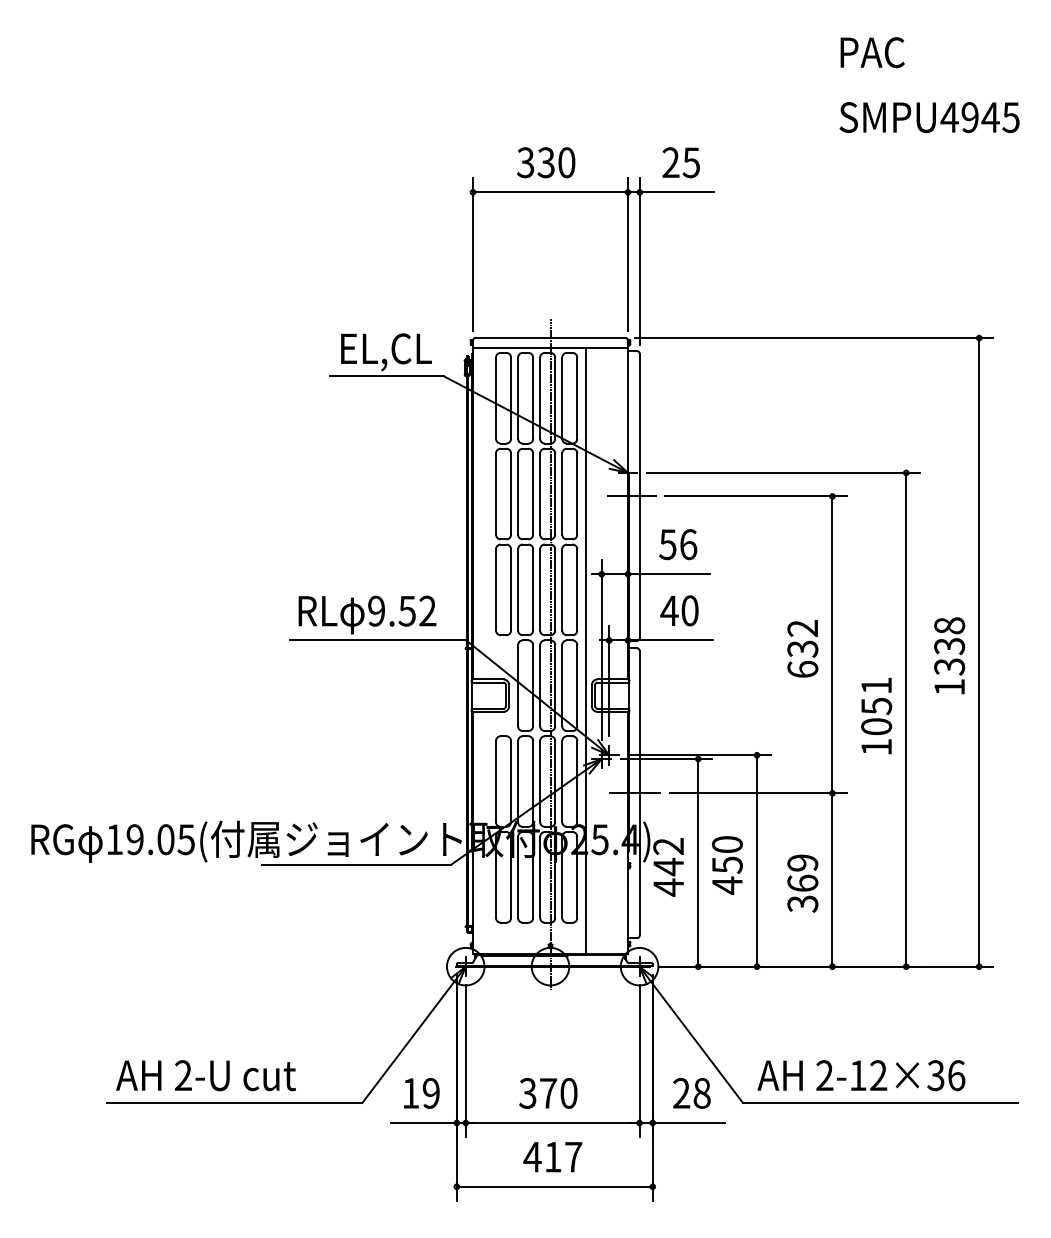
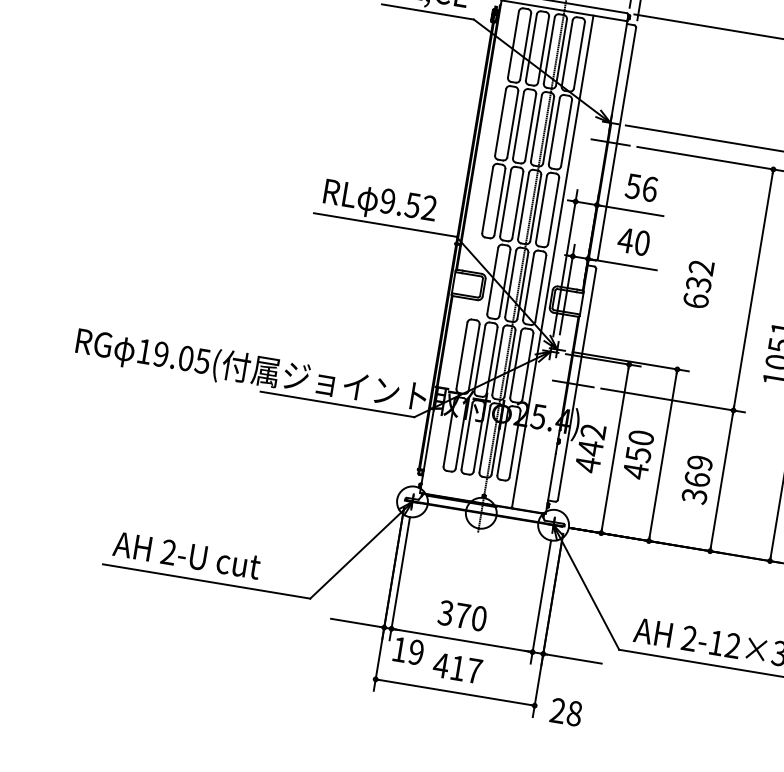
text: (802, 648) -> (698, 283), moved
text: (421, 1093) -> (408, 651), moved
text: (691, 1093) -> (565, 712), moved

